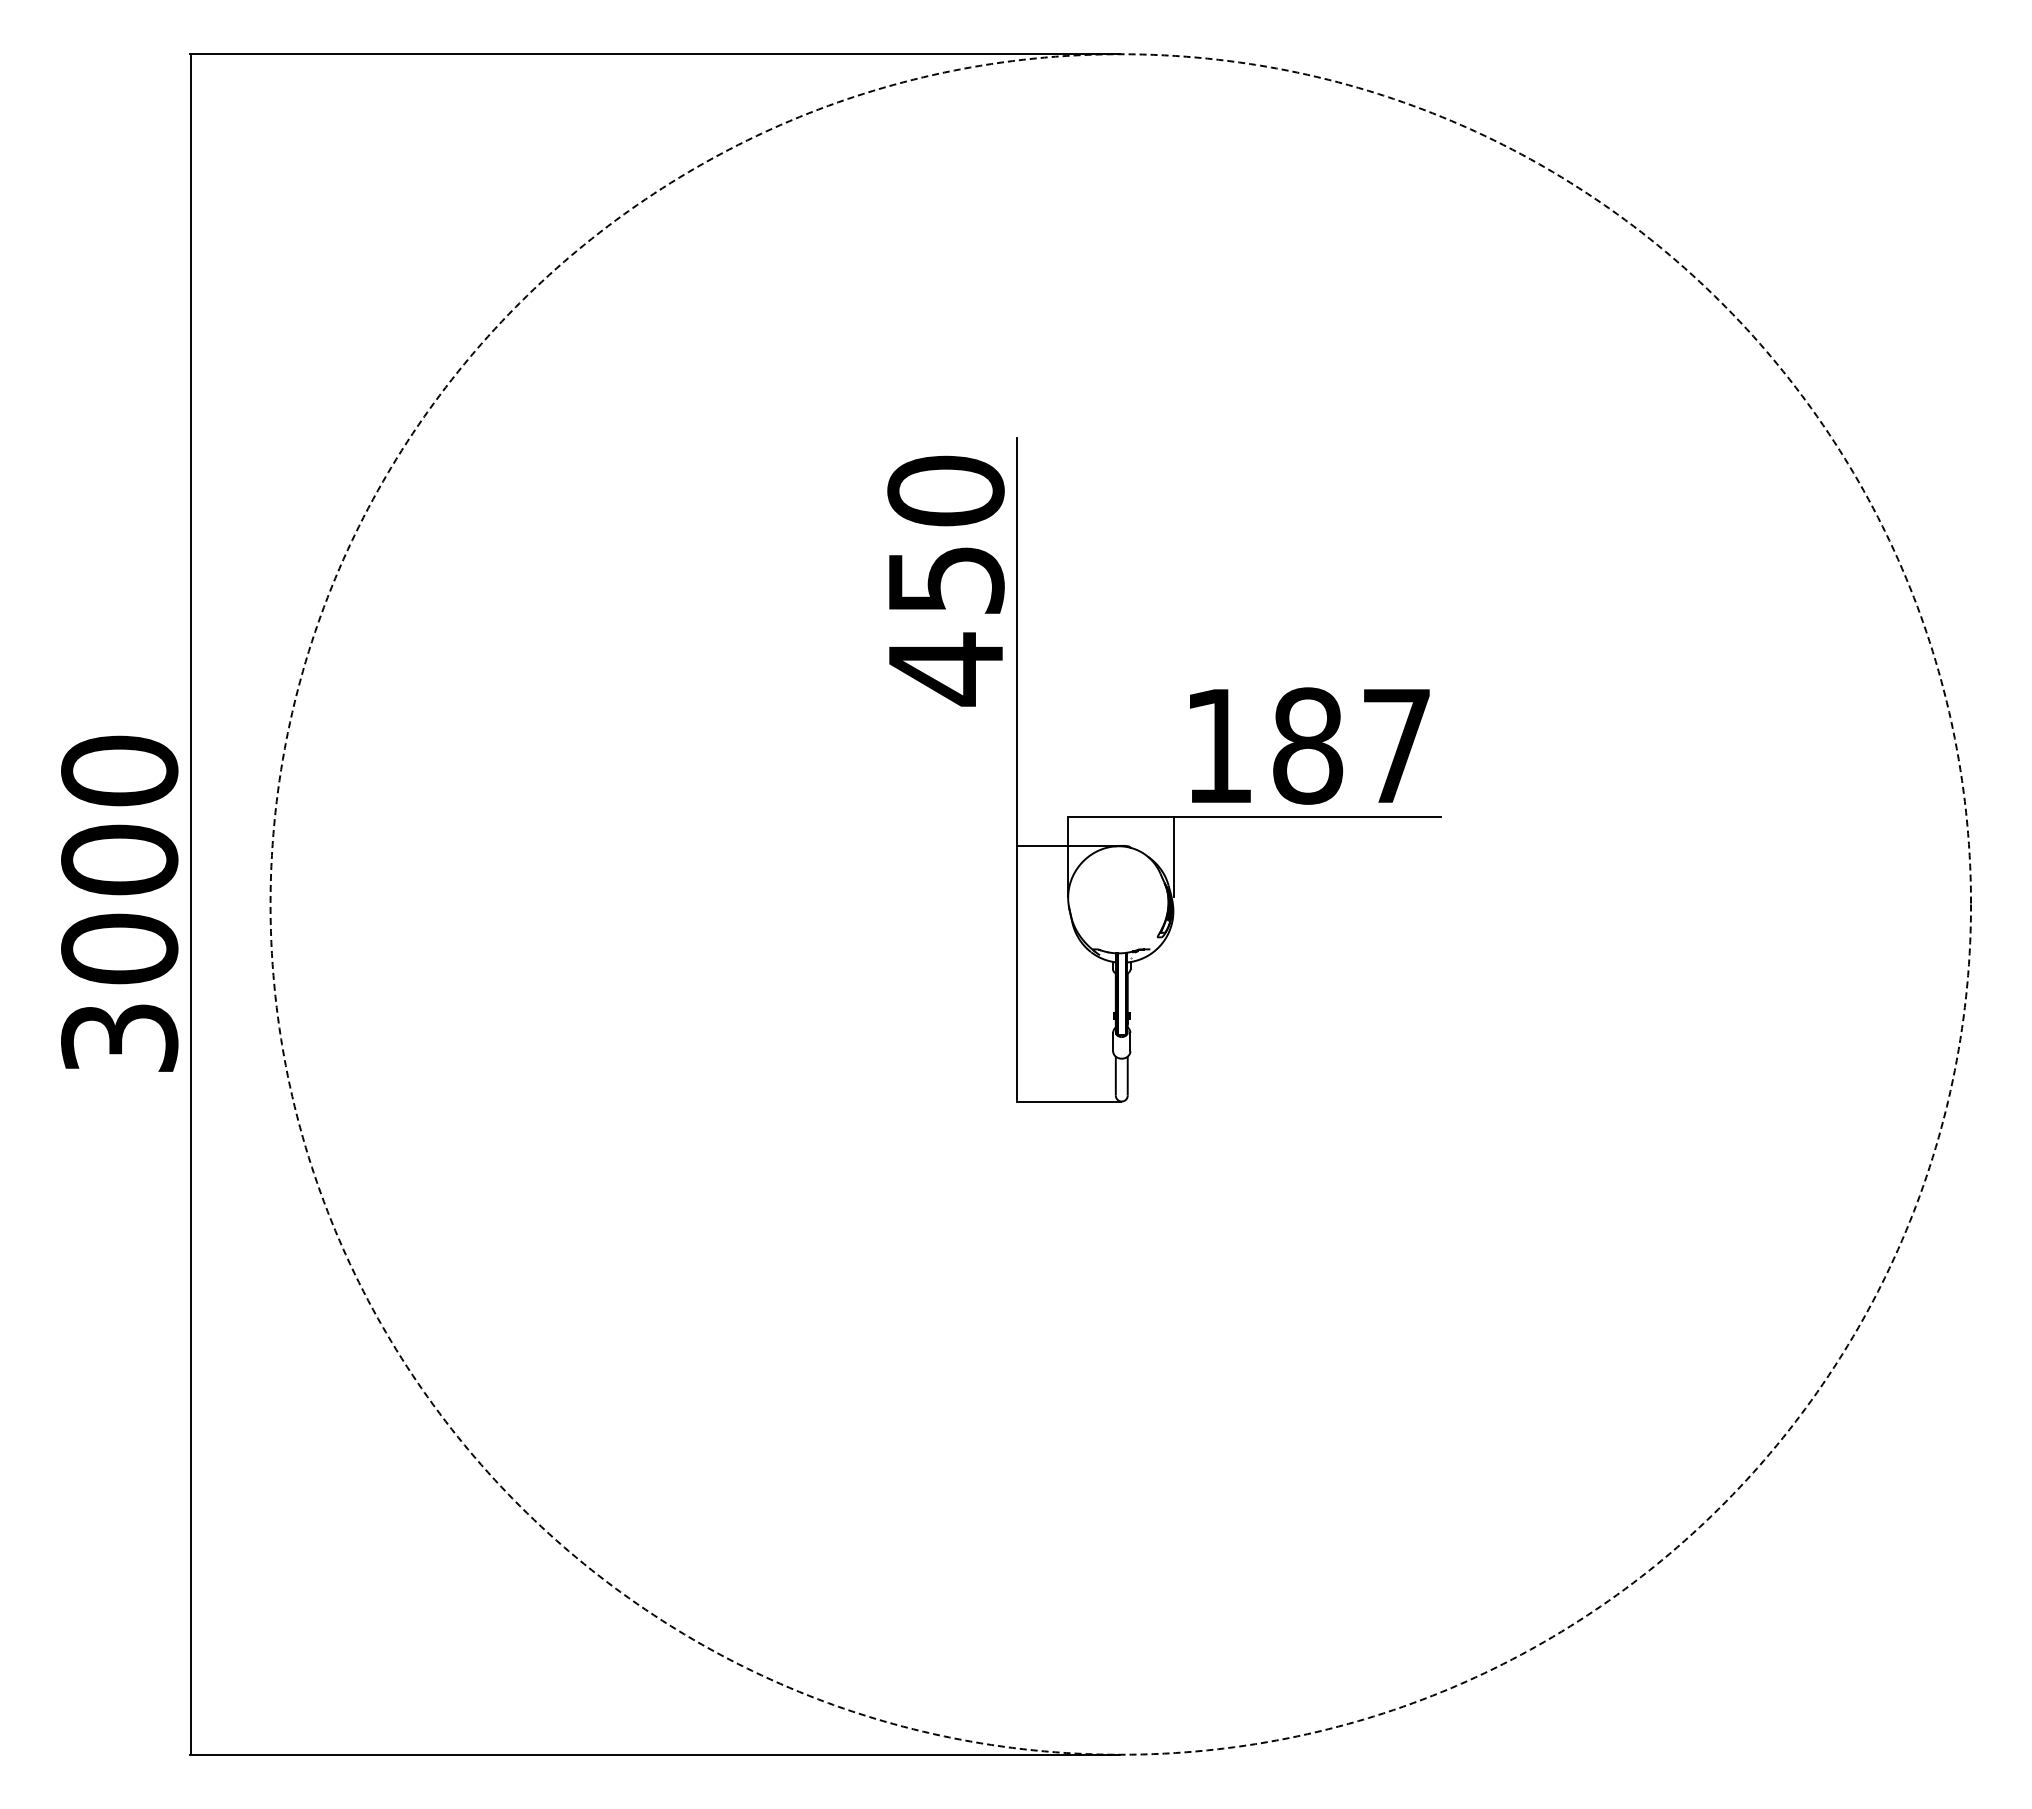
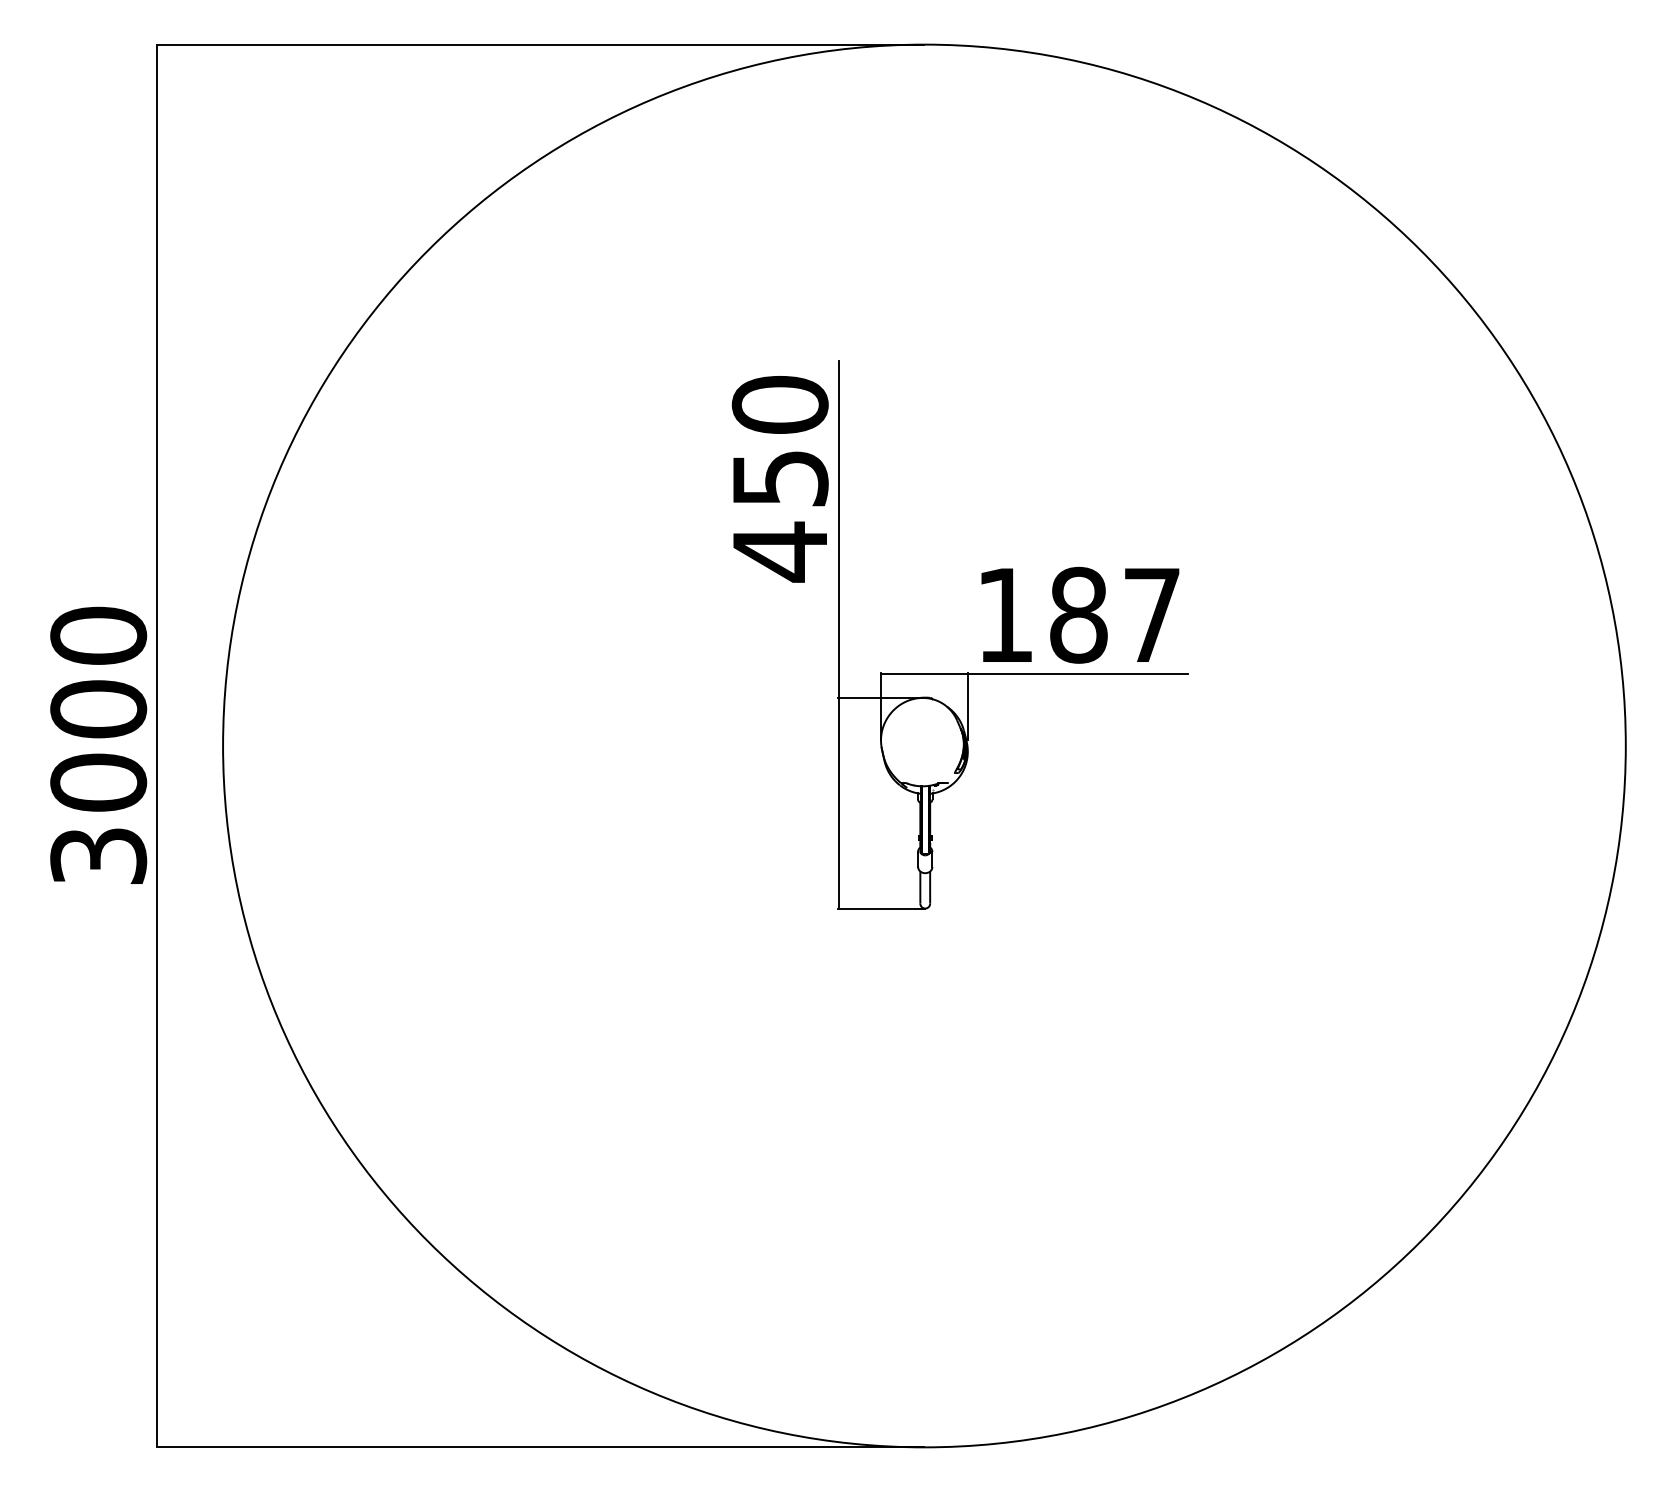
circle: (1120, 904) -> (924, 746), dashed -> solid

